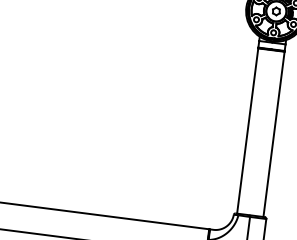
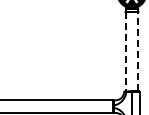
line: (247, 130) -> (125, 51), solid -> dashed
line: (274, 133) -> (138, 51), solid -> dashed

